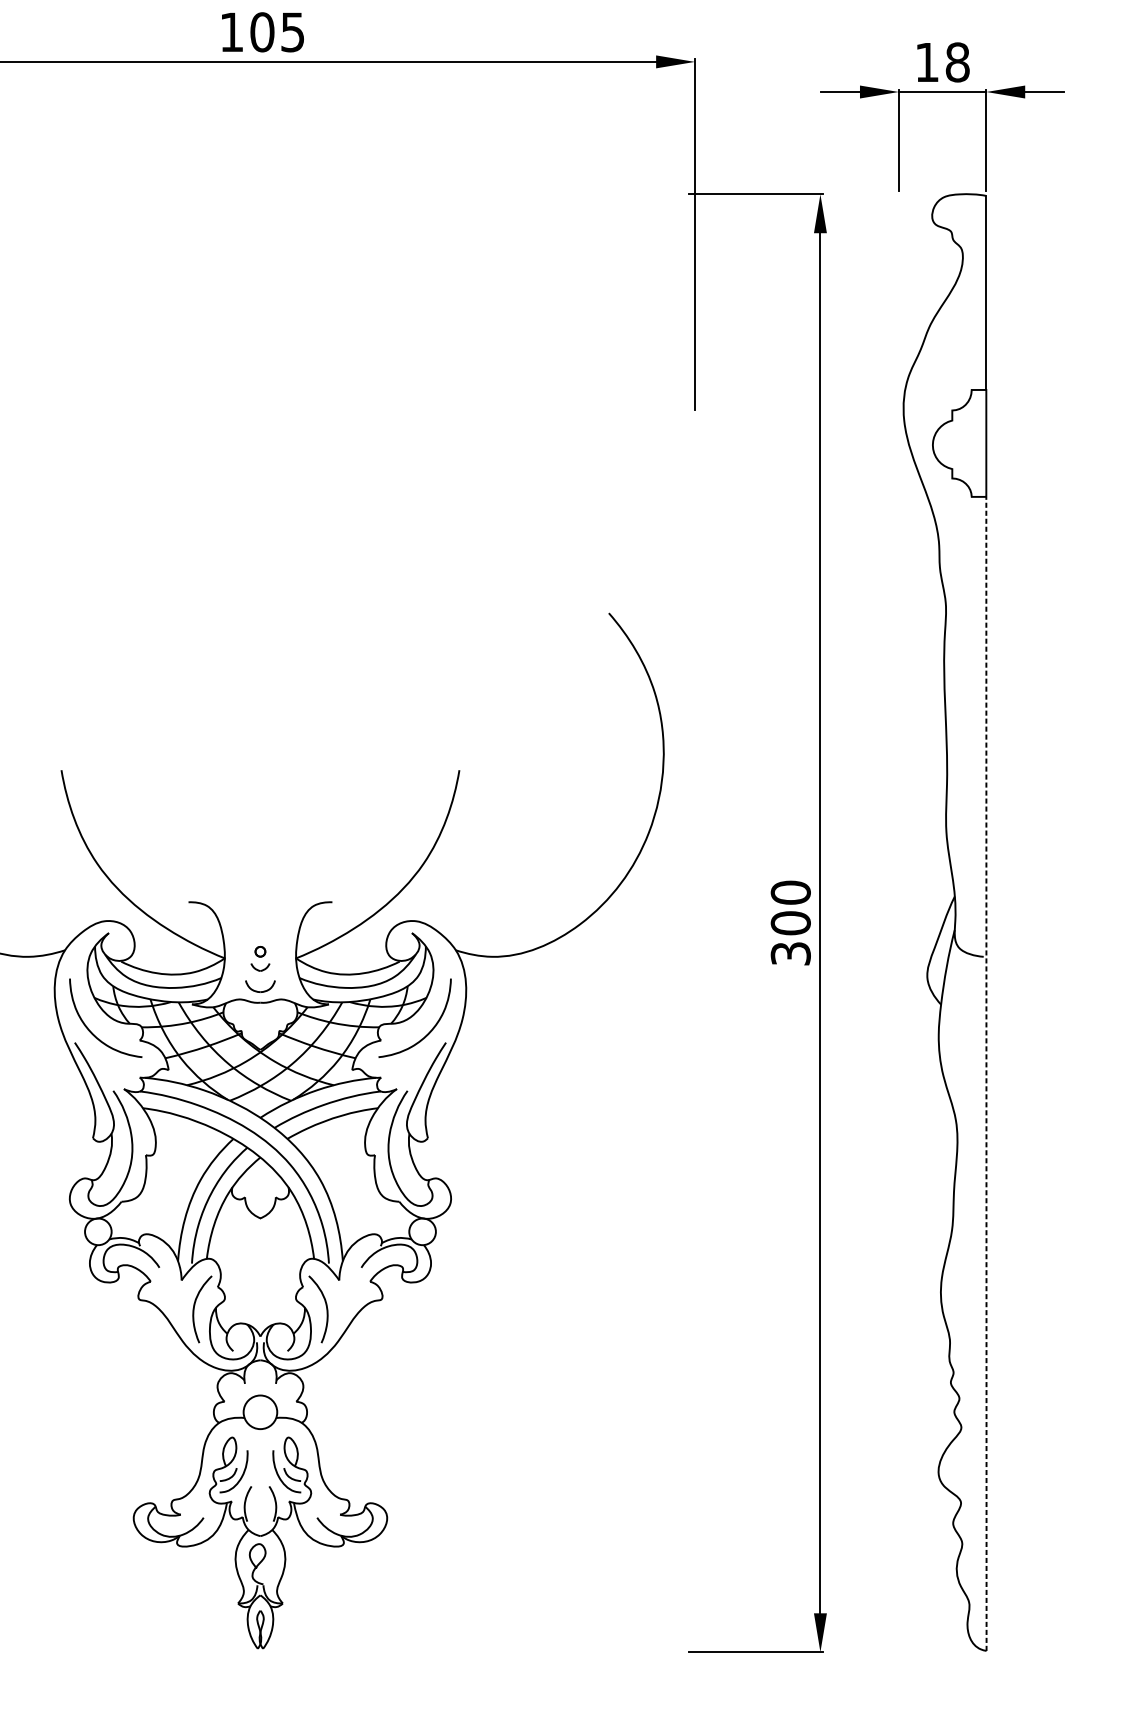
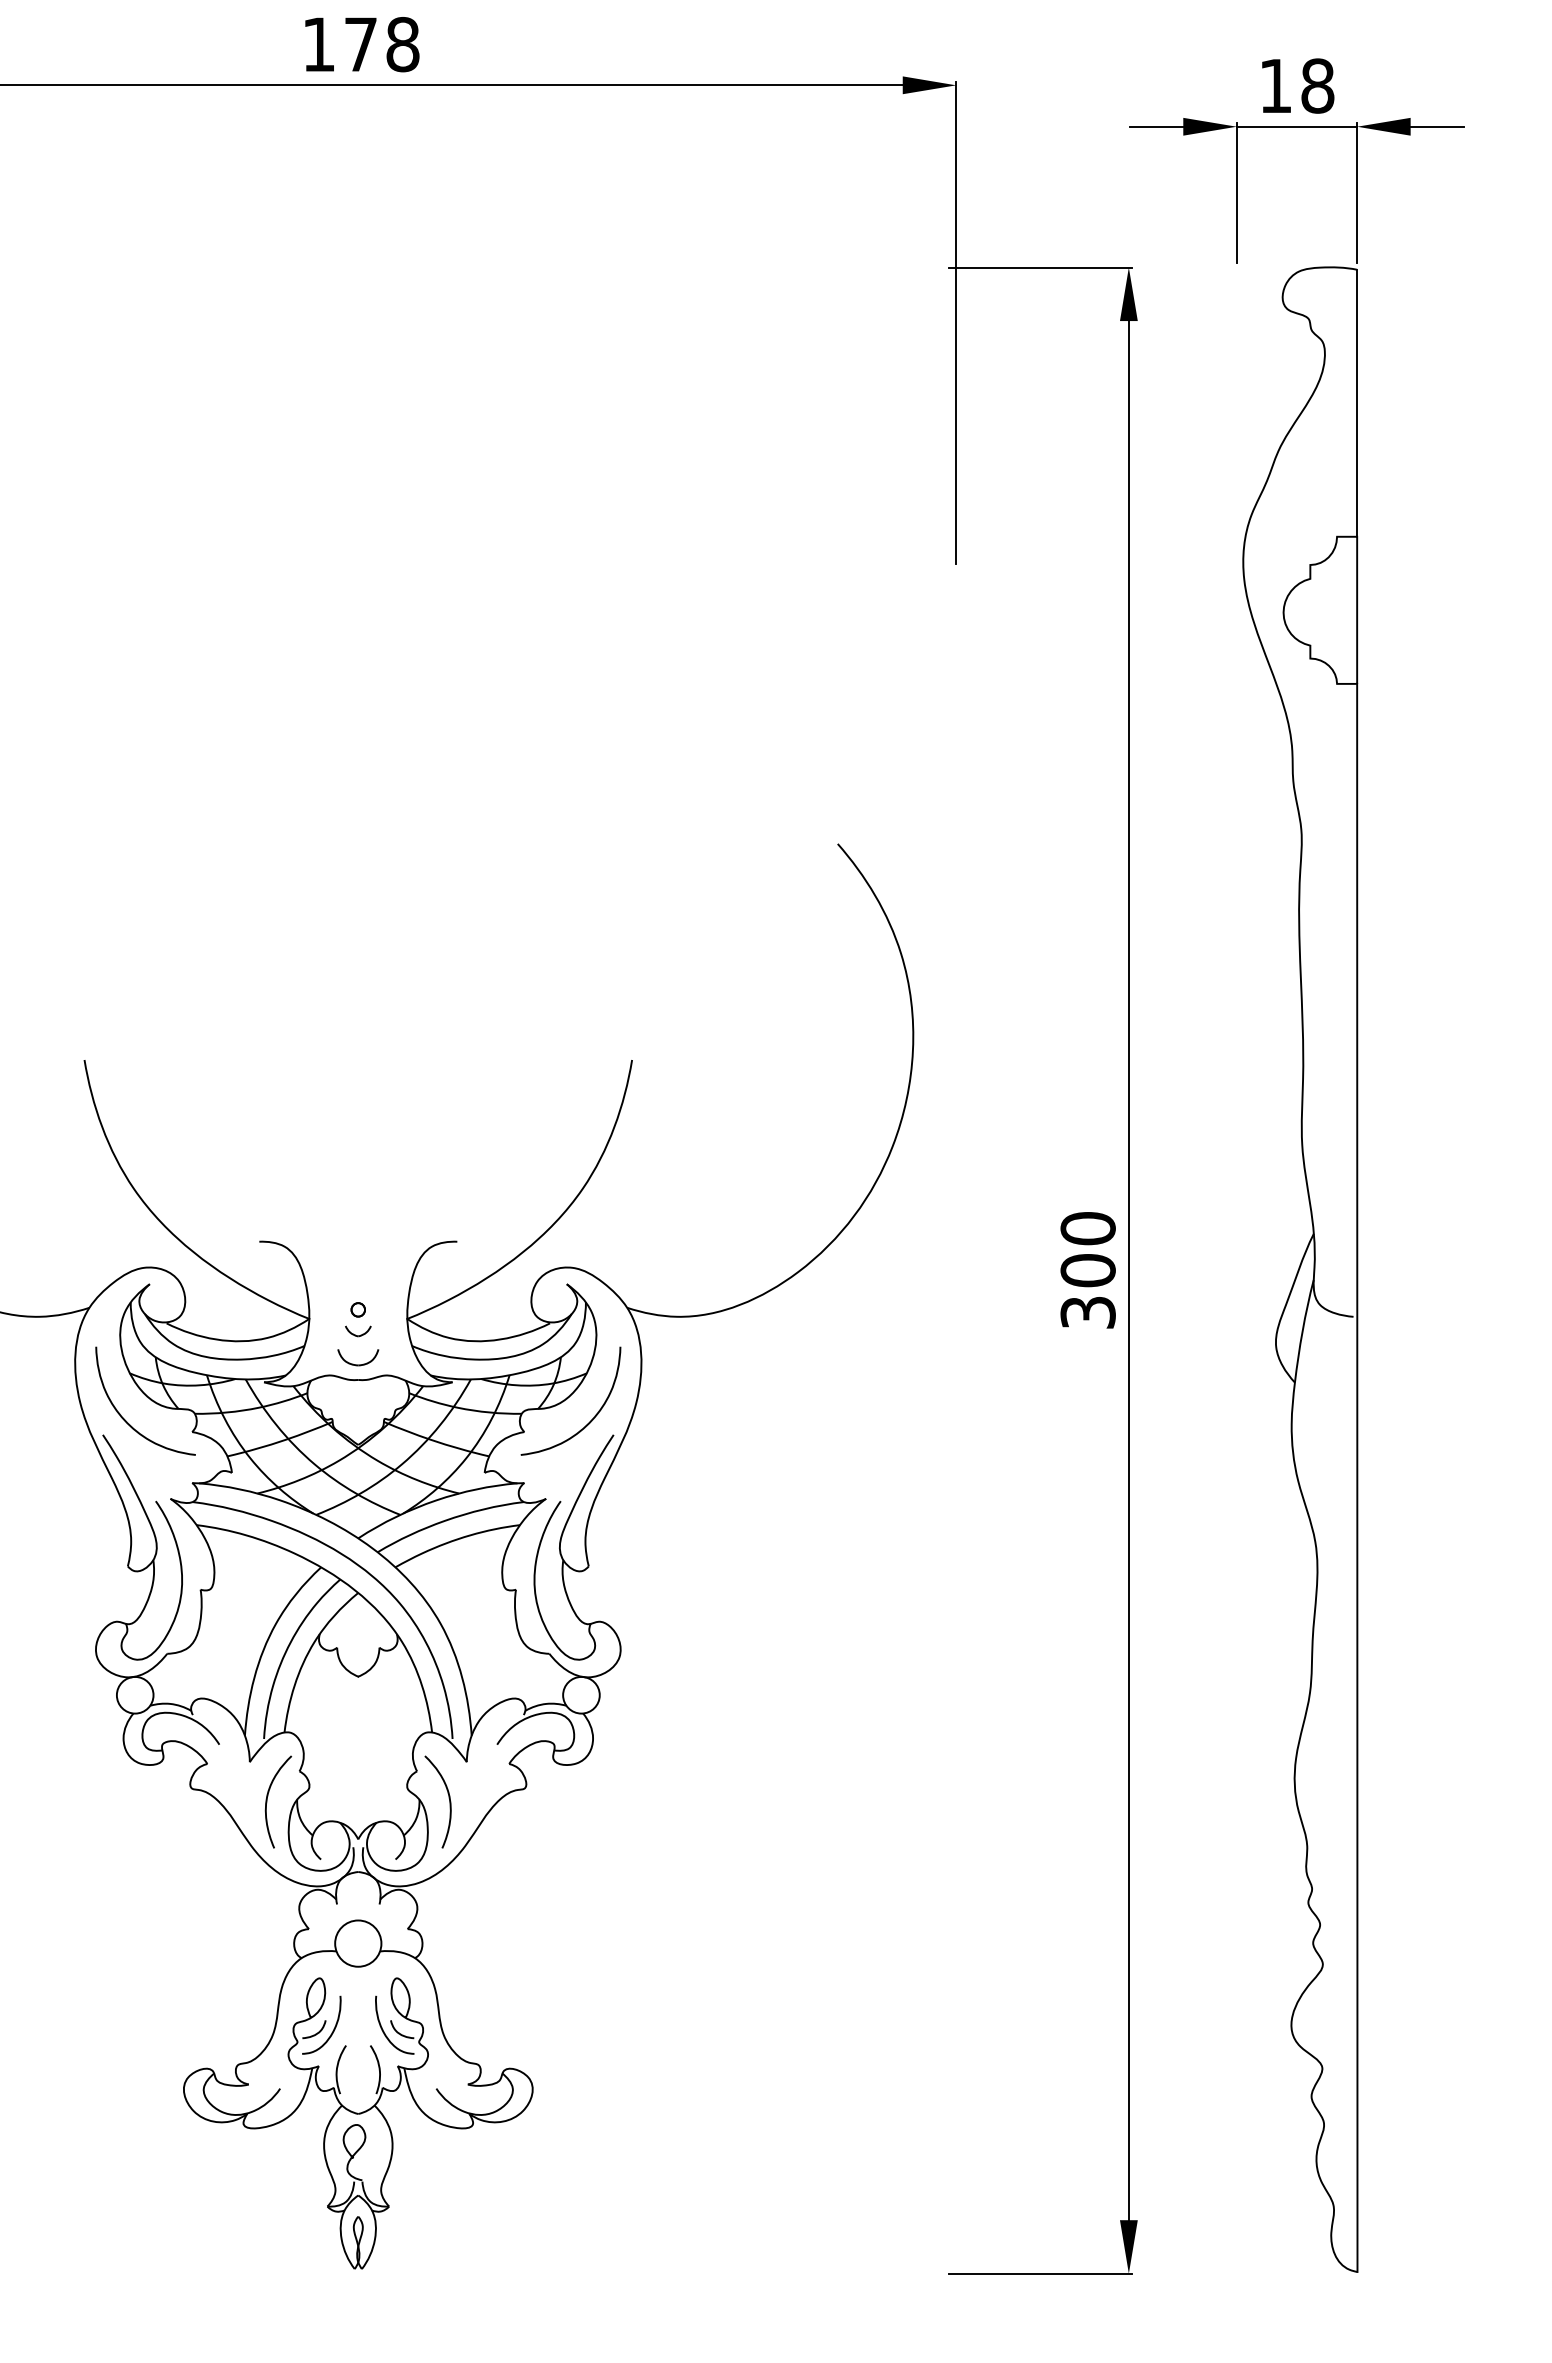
text: (277, 32) -> (381, 44), 105 -> 178
line: (986, 1073) -> (1357, 1477), dashed -> solid

